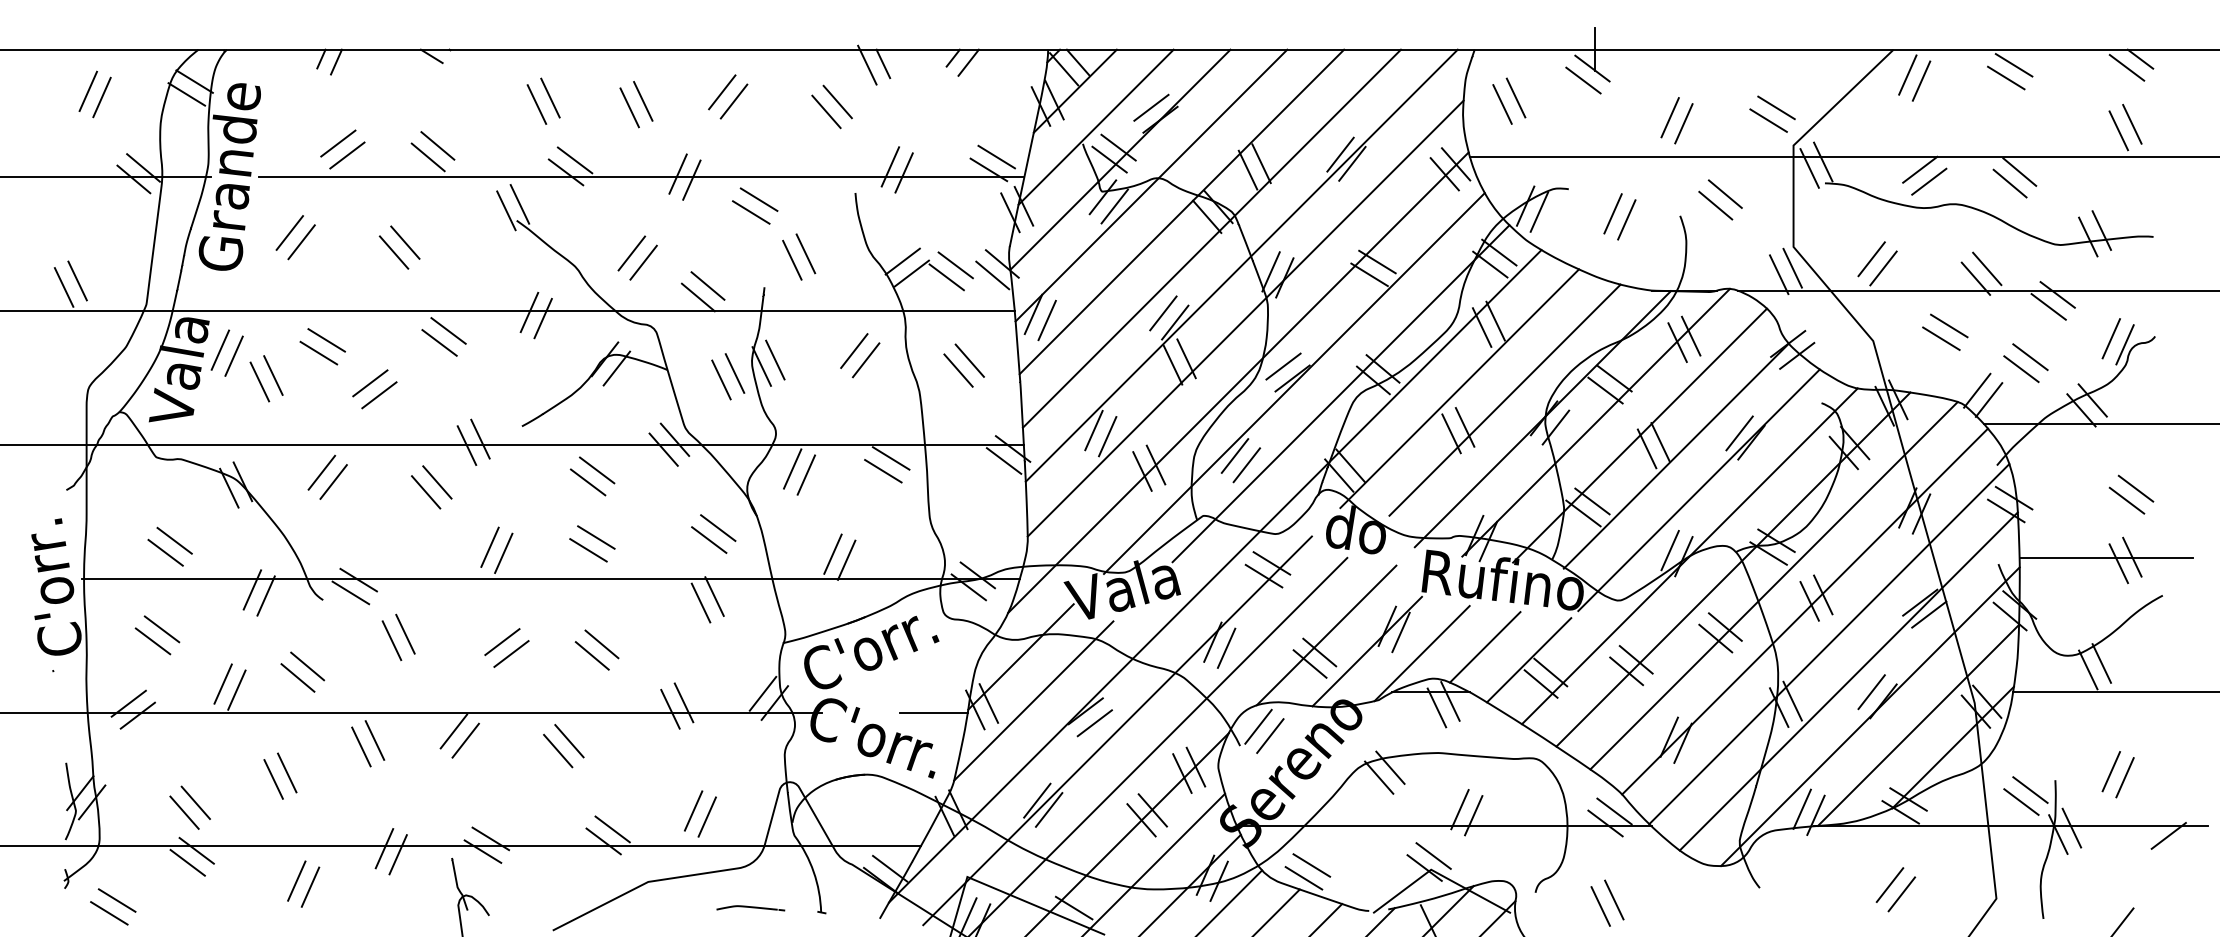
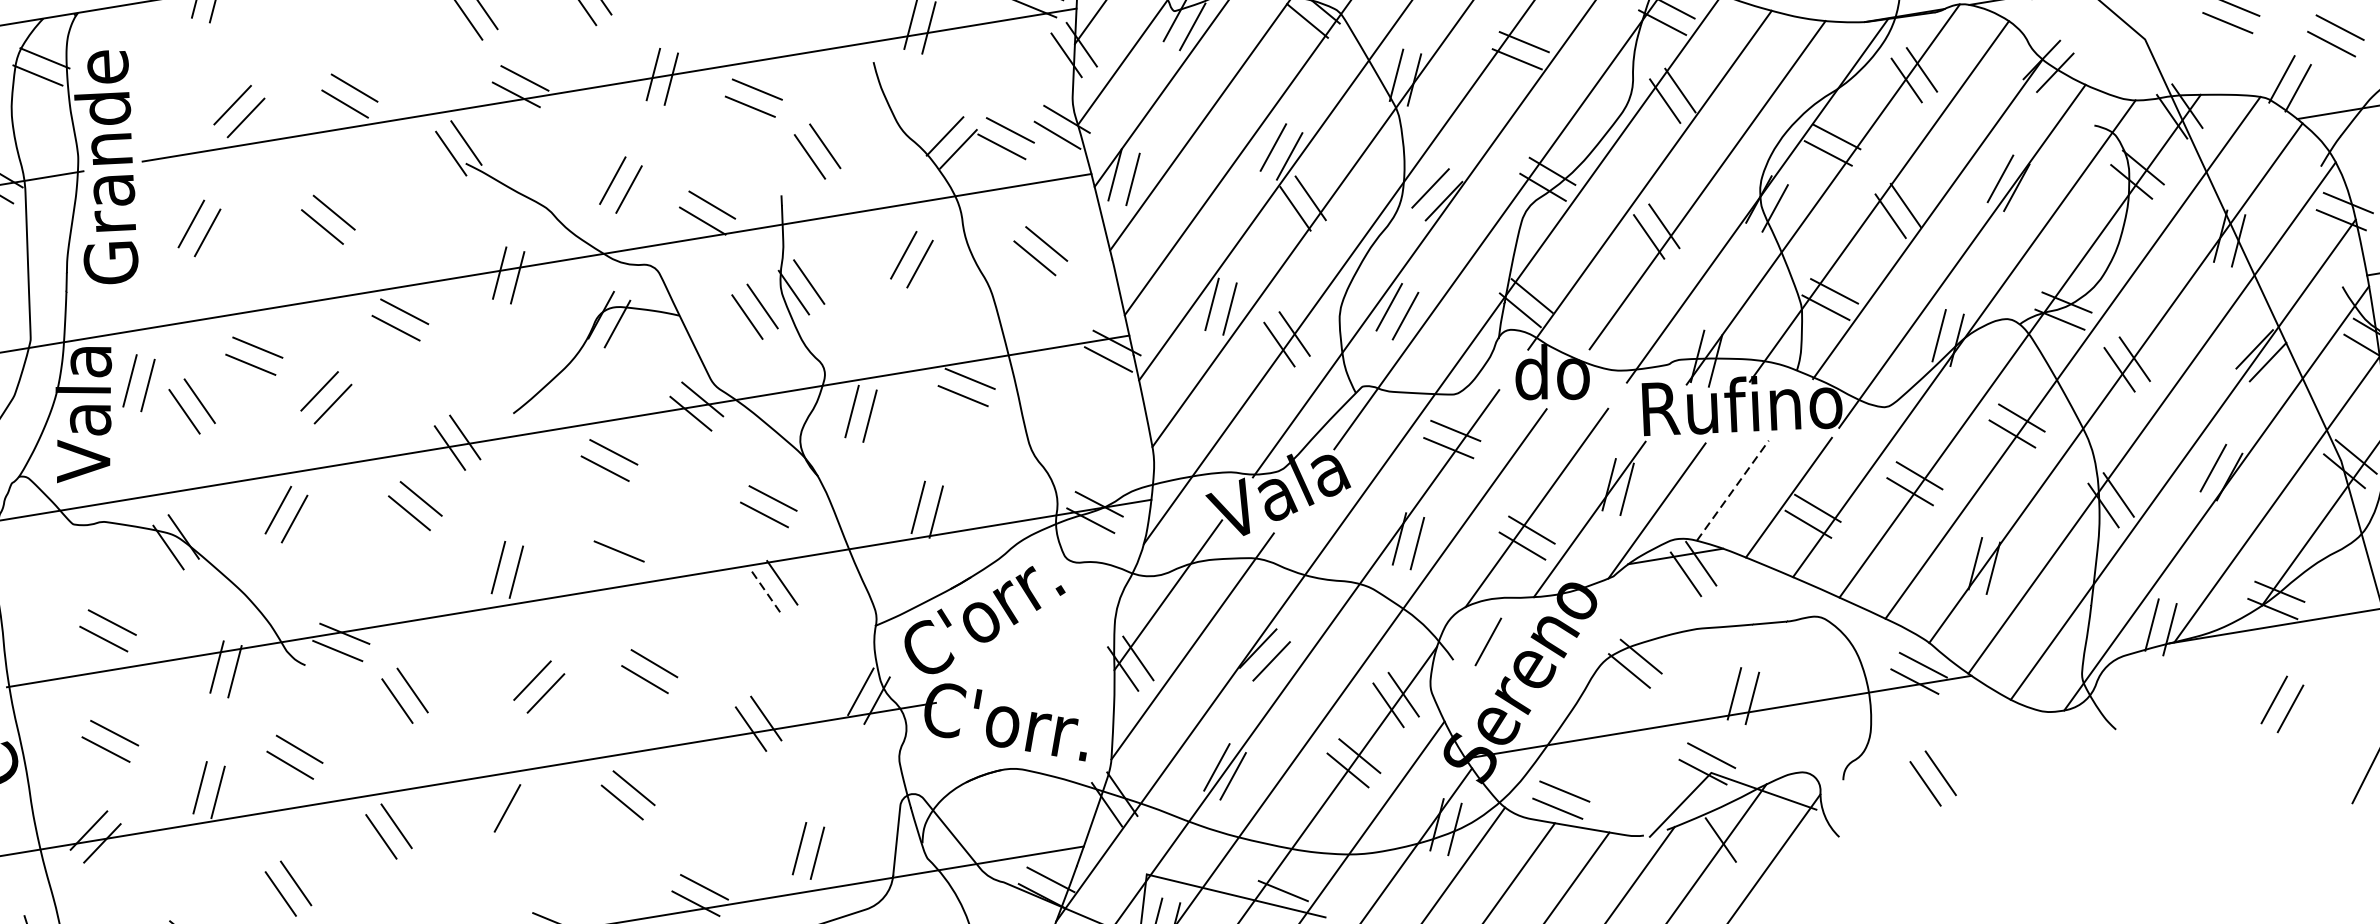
line: (596, 537) -> (626, 534), removed
line: (701, 603) -> (767, 593), solid -> dashed
line: (1485, 647) -> (1733, 490), solid -> dashed
line: (933, 712) -> (1072, 680), removed
line: (1258, 726) -> (1471, 632), removed
line: (453, 731) -> (490, 799), removed

